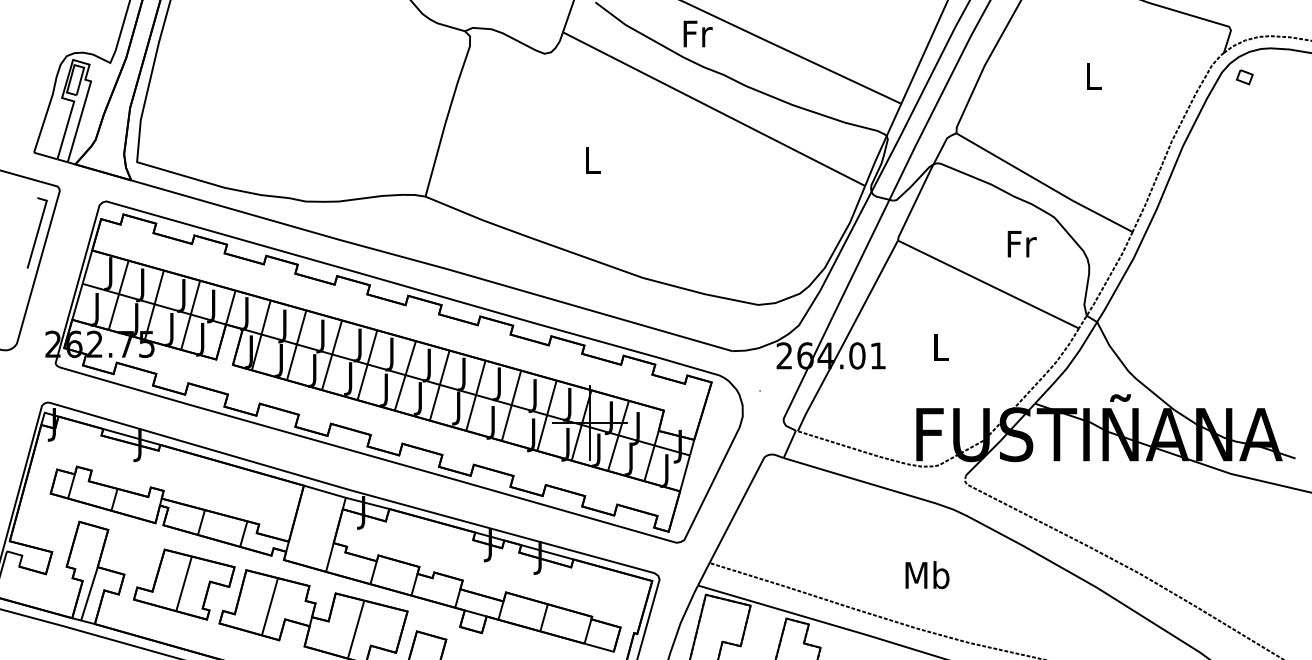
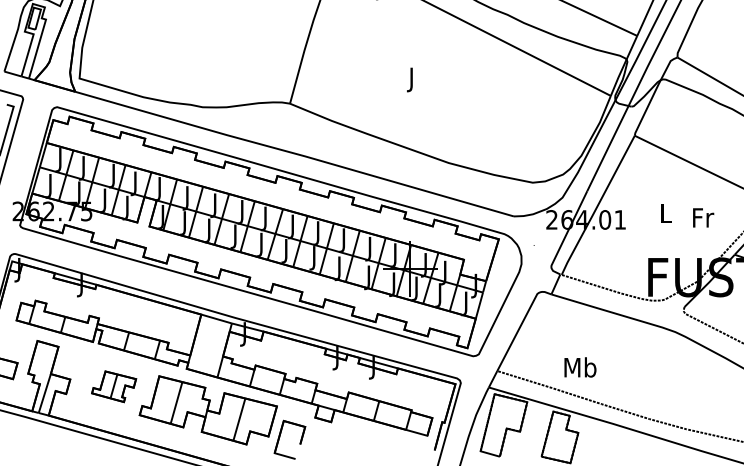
text: (592, 164) -> (411, 80), L -> J
text: (1021, 244) -> (703, 218), moved
text: (927, 575) -> (580, 367), moved
part: (184, 584) -> (114, 386), size x0.6

